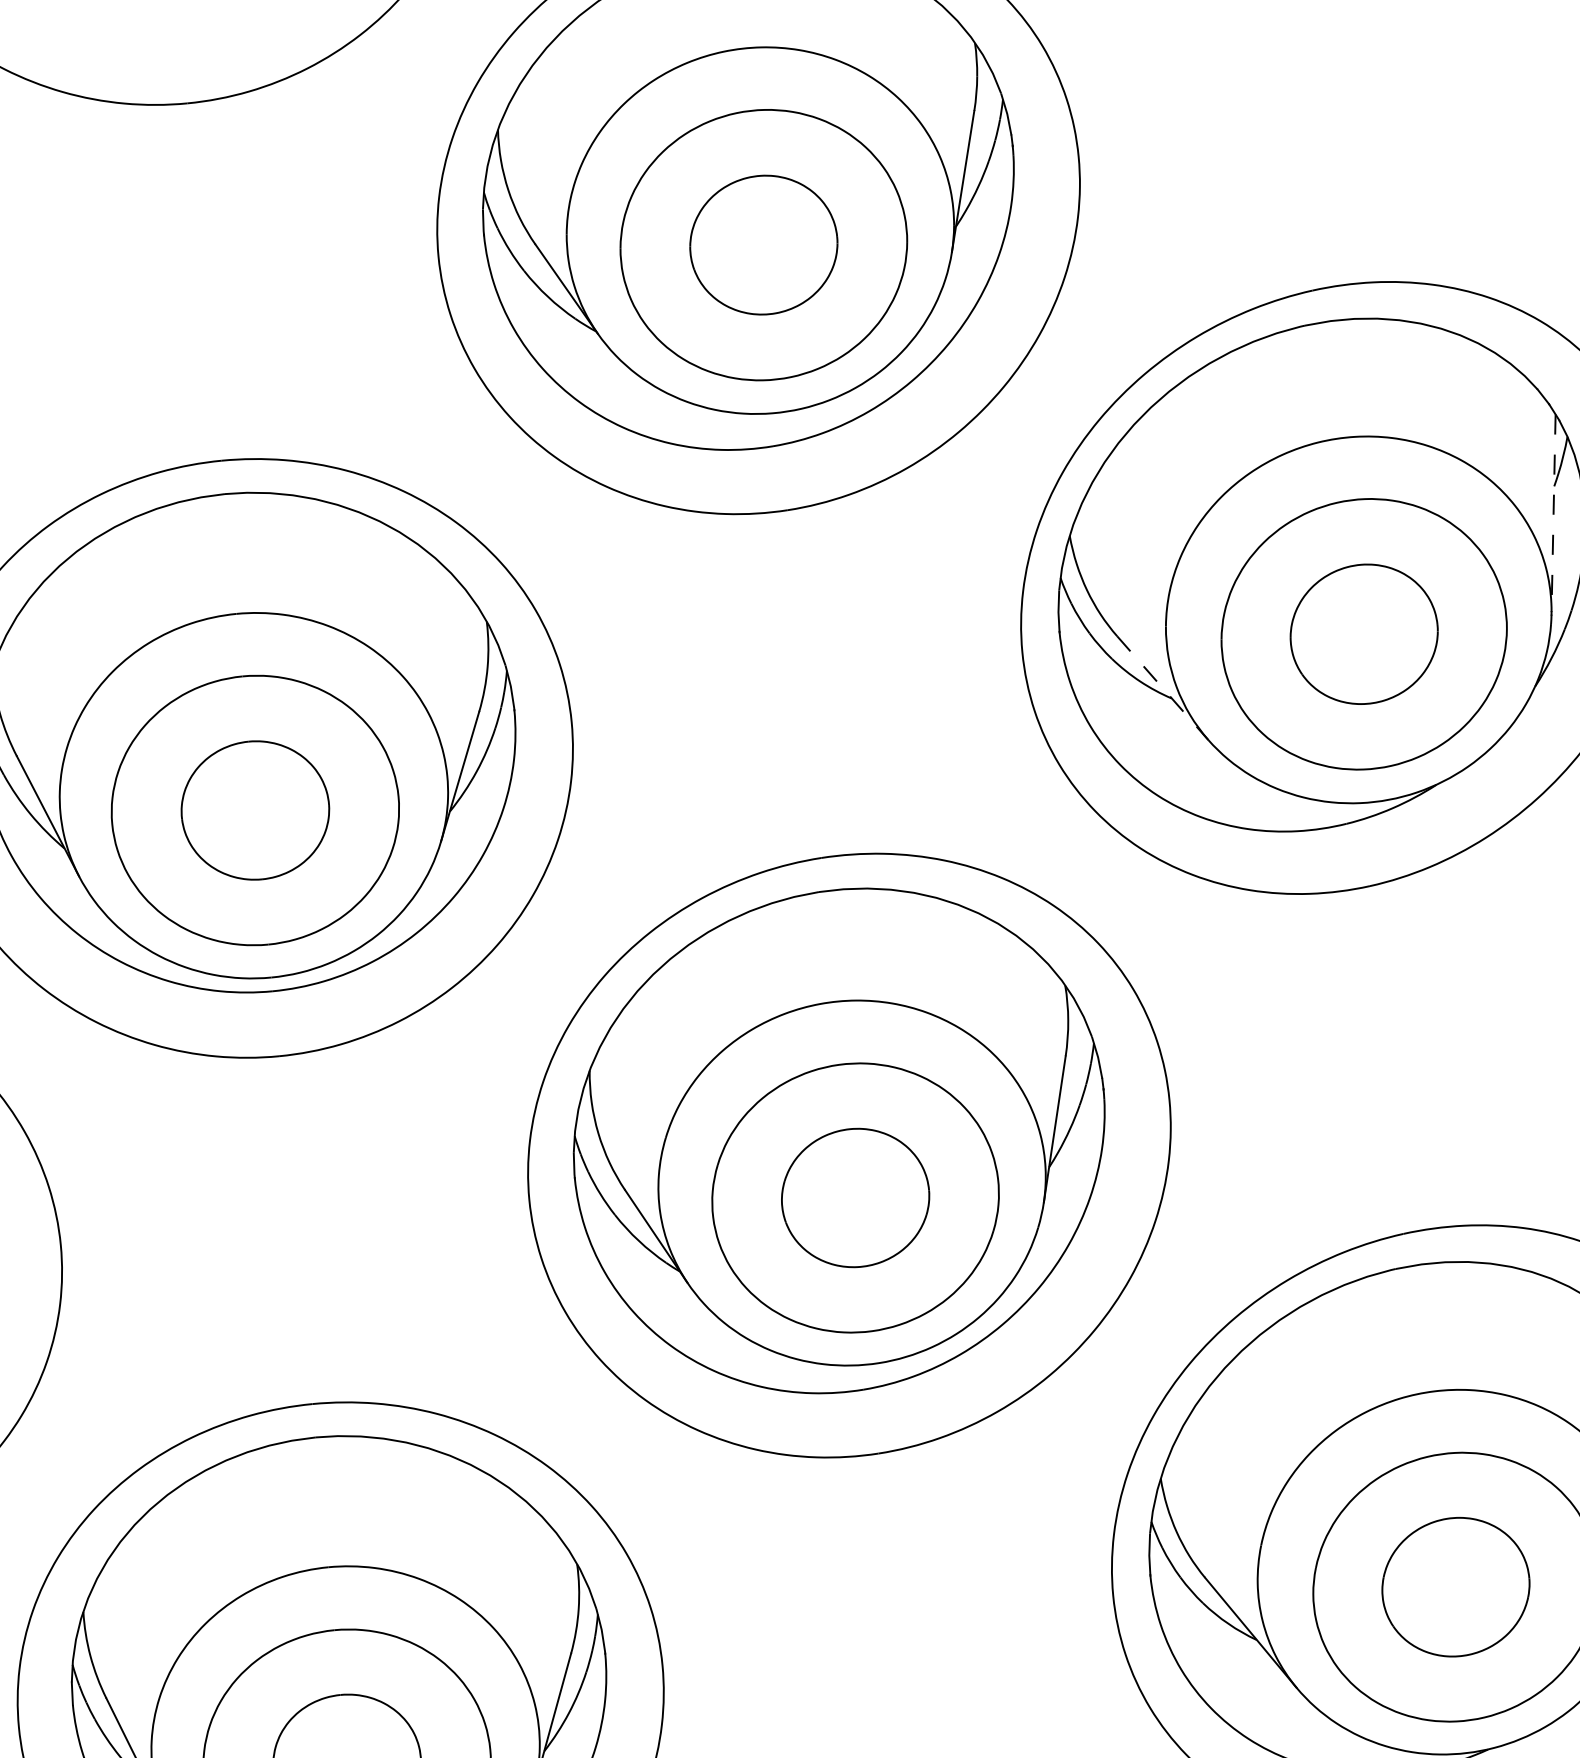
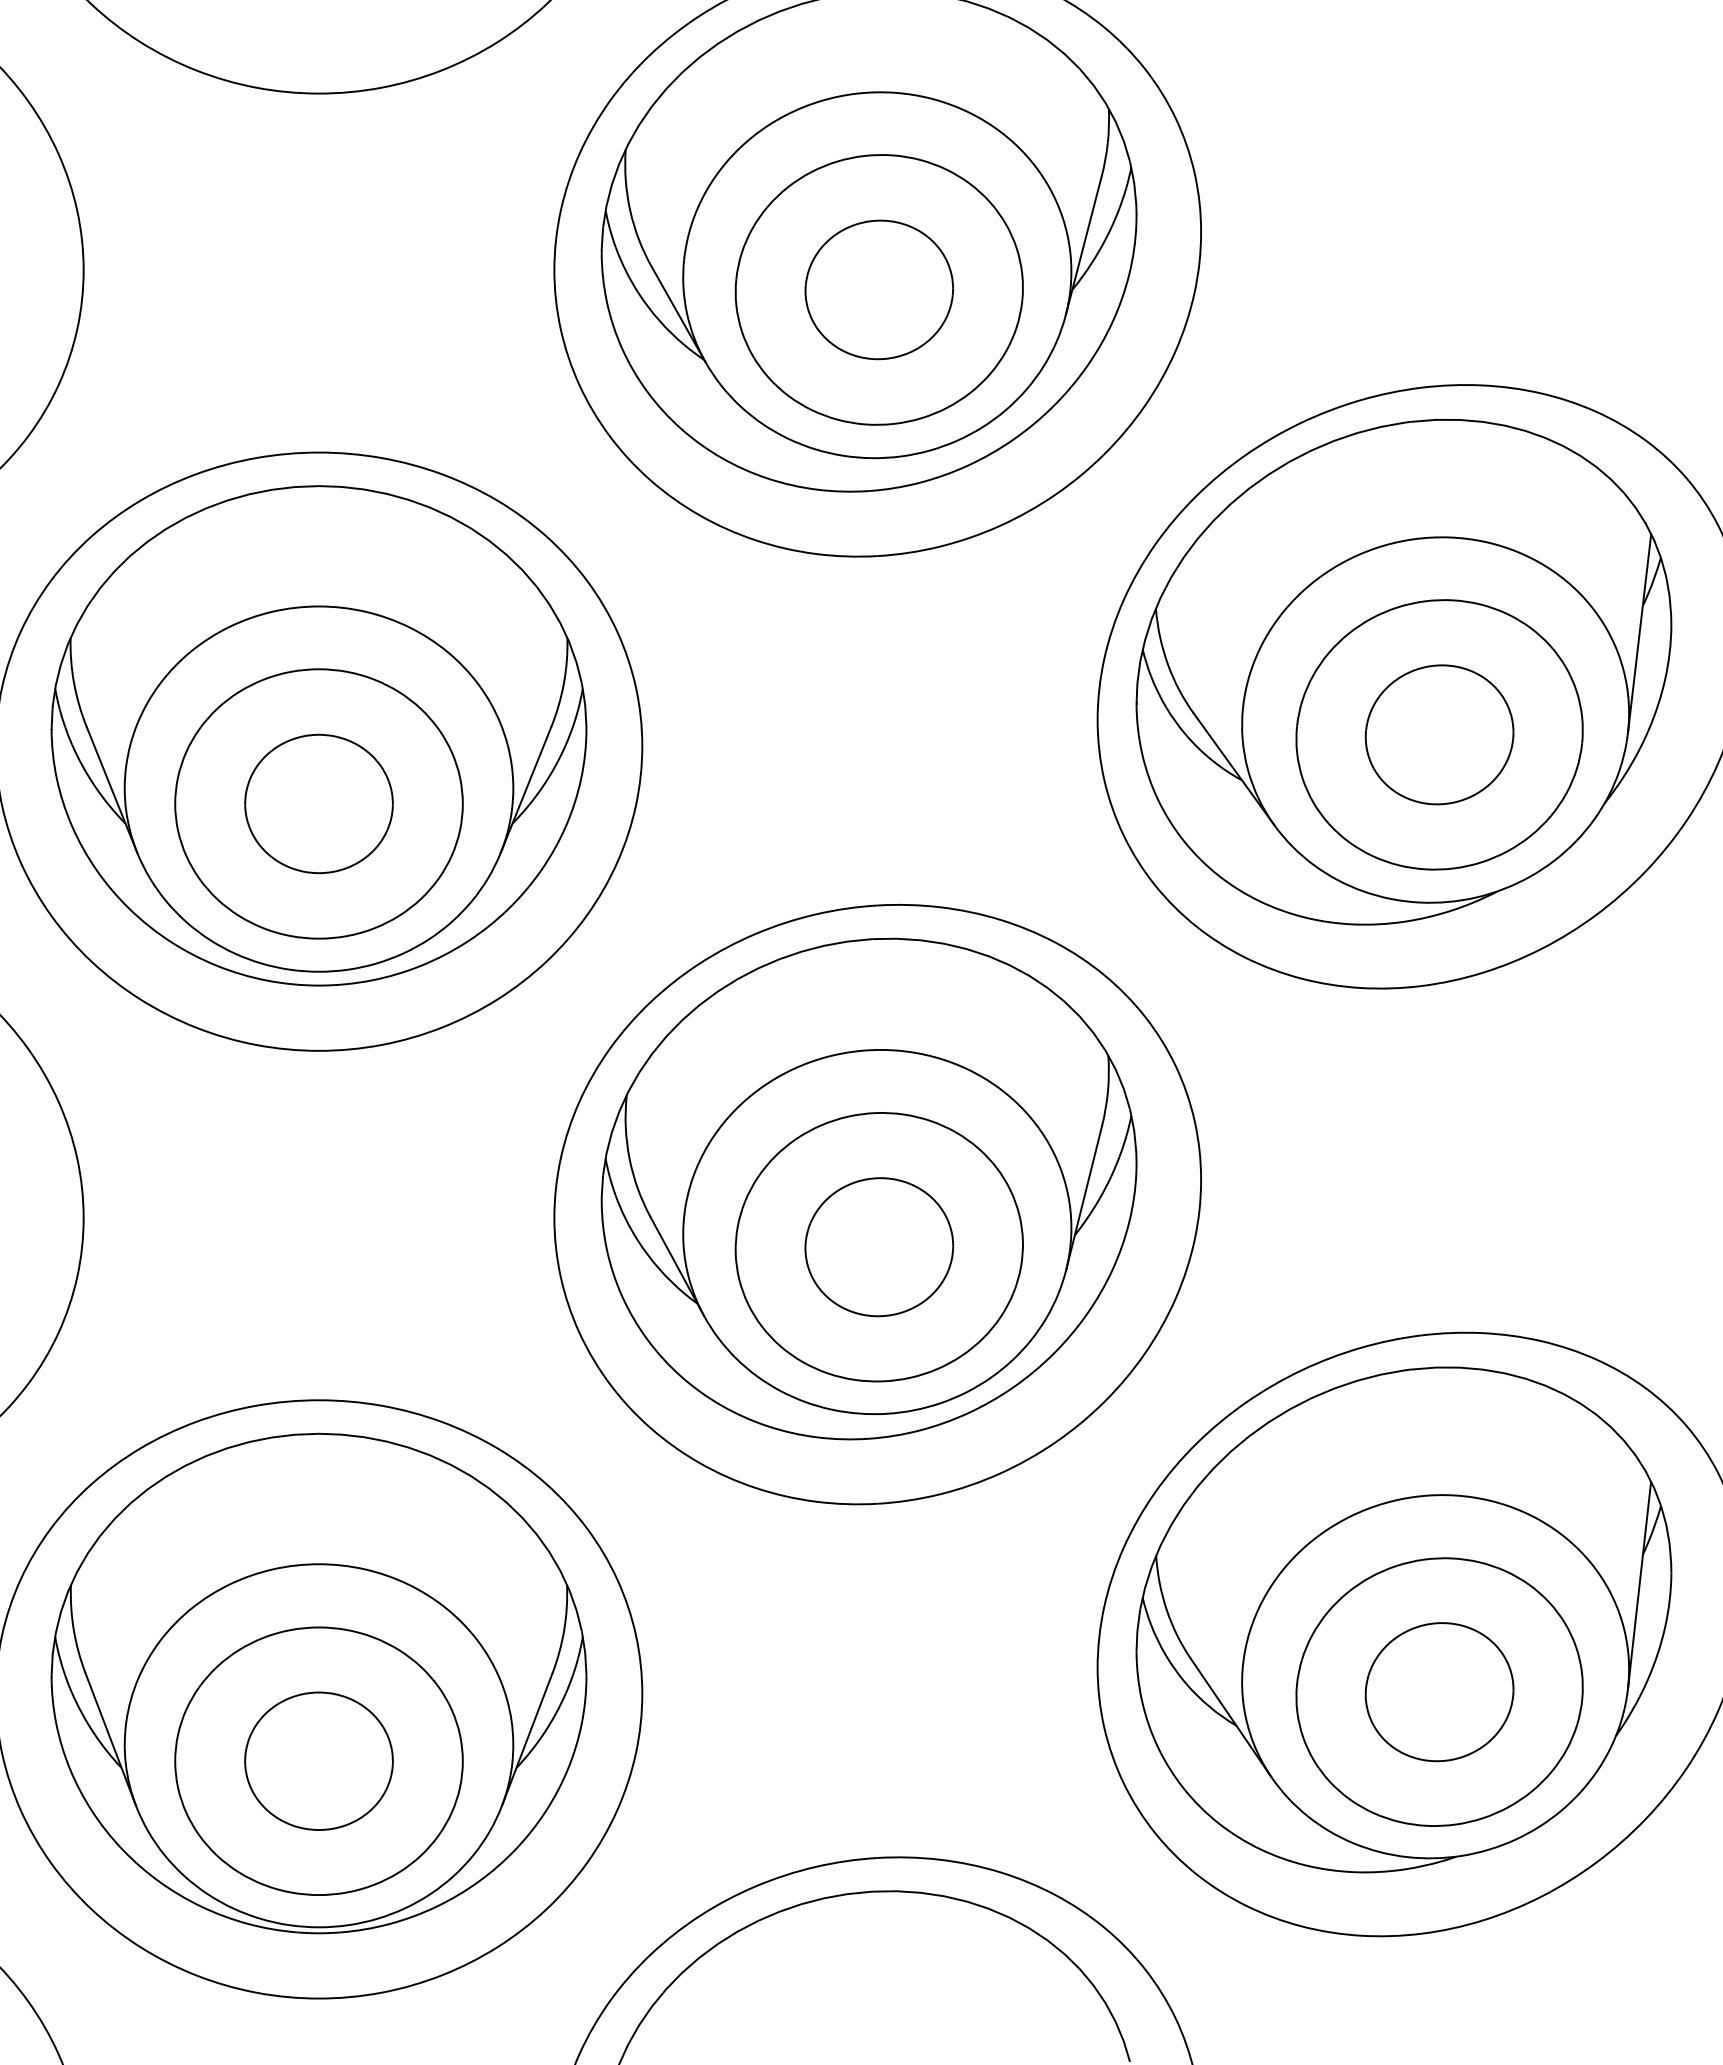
line: (1553, 515) -> (1639, 634), dashed -> solid
line: (1163, 688) -> (1234, 769), dashed -> solid

